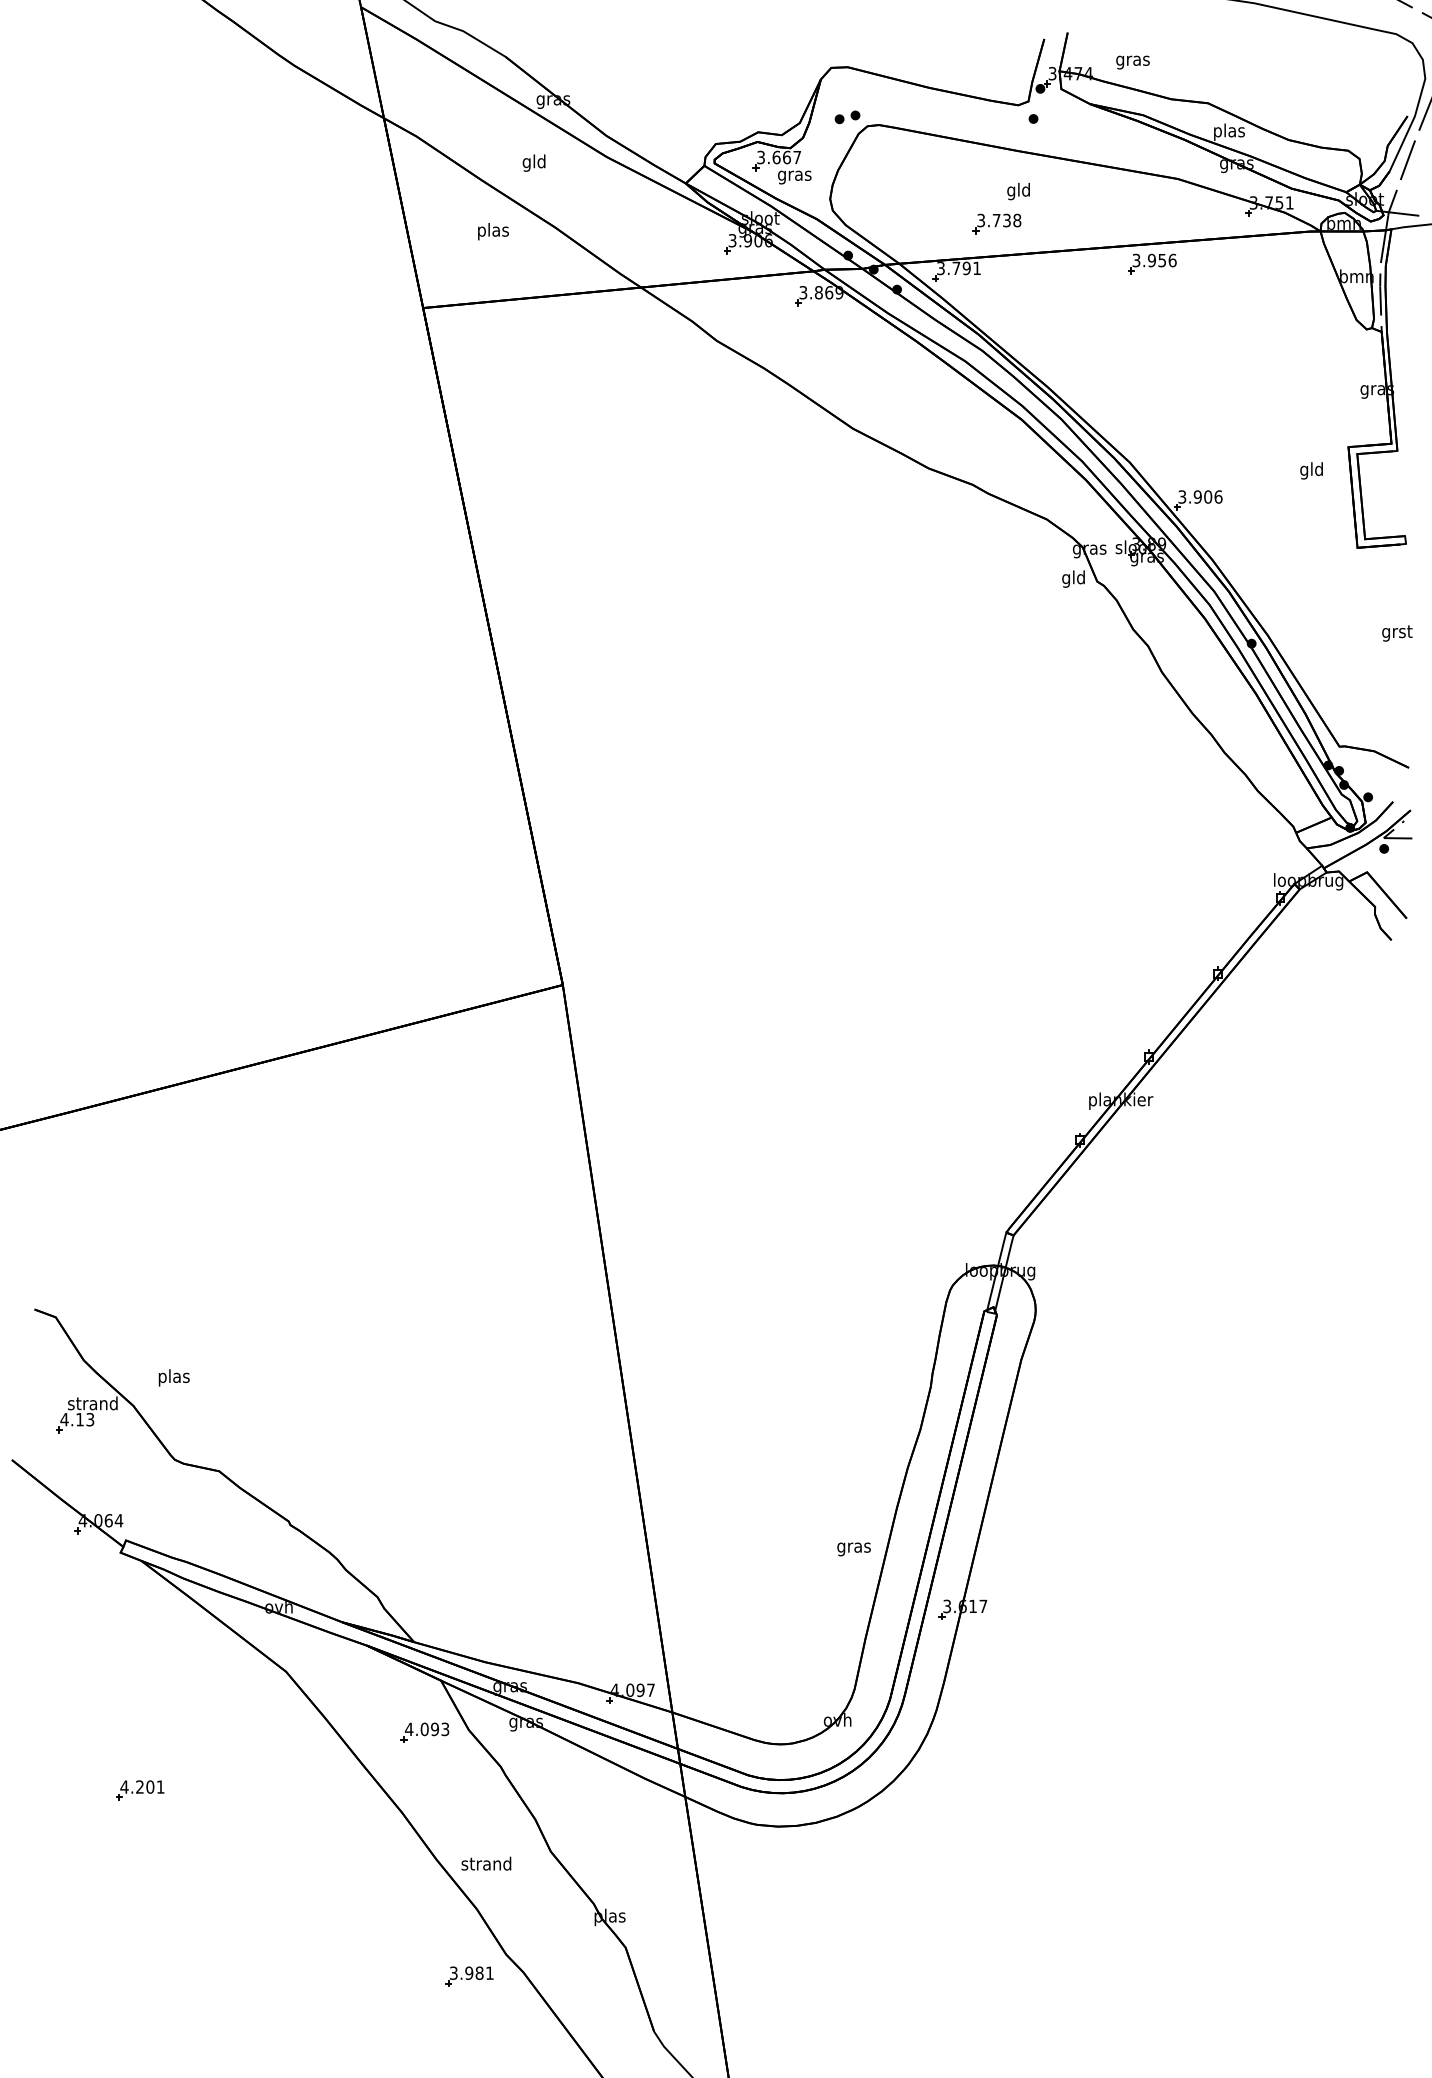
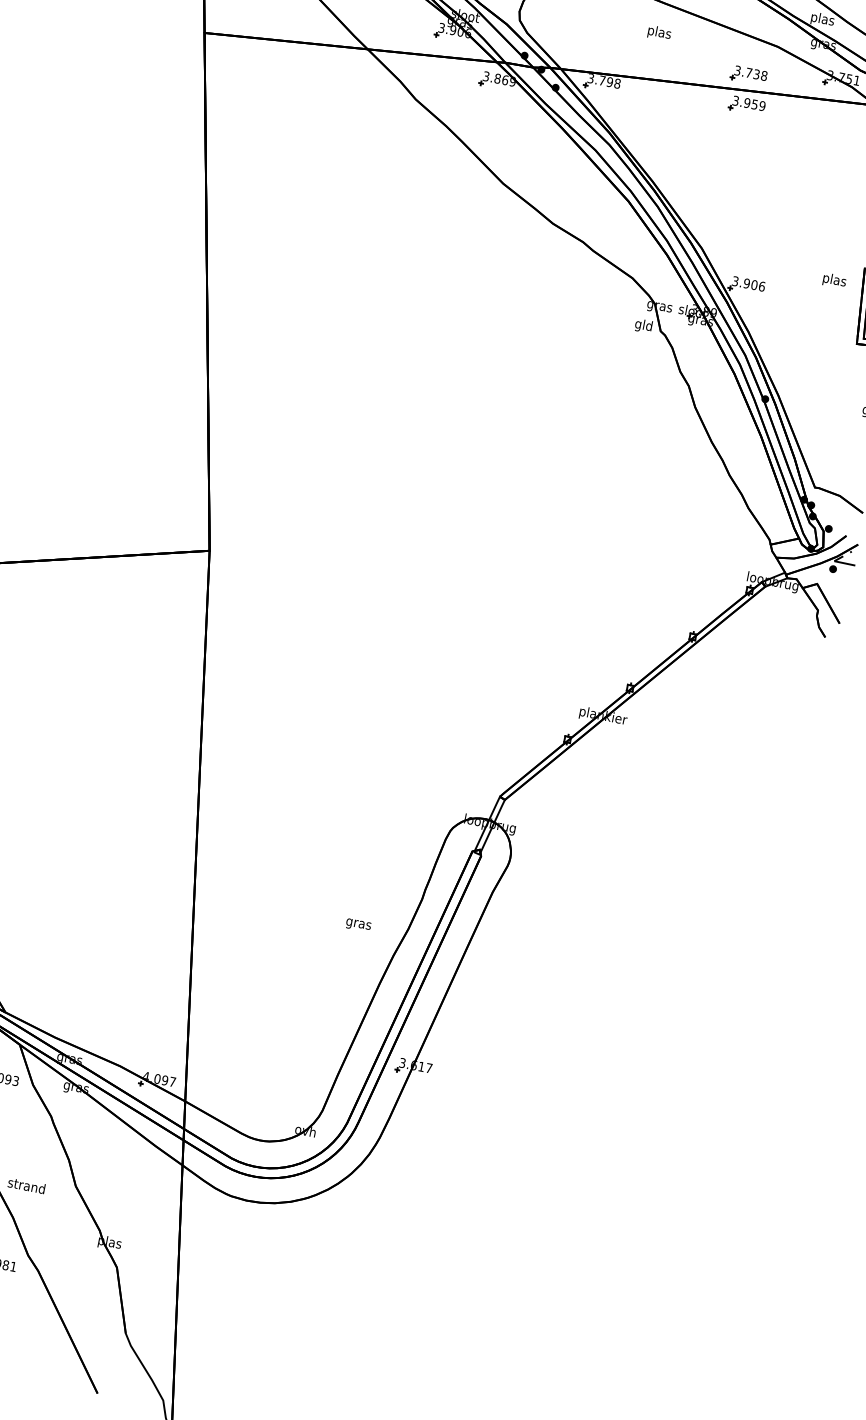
text: (1018, 191) -> (659, 33), gld -> plas
part: (996, 223) -> (748, 75), moved
text: (1172, 260) -> (762, 106), 3.956 -> 3.959
text: (977, 268) -> (617, 83), 3.791 -> 3.798
text: (1311, 470) -> (834, 280), gld -> plas
text: (853, 1549) -> (358, 925), moved

